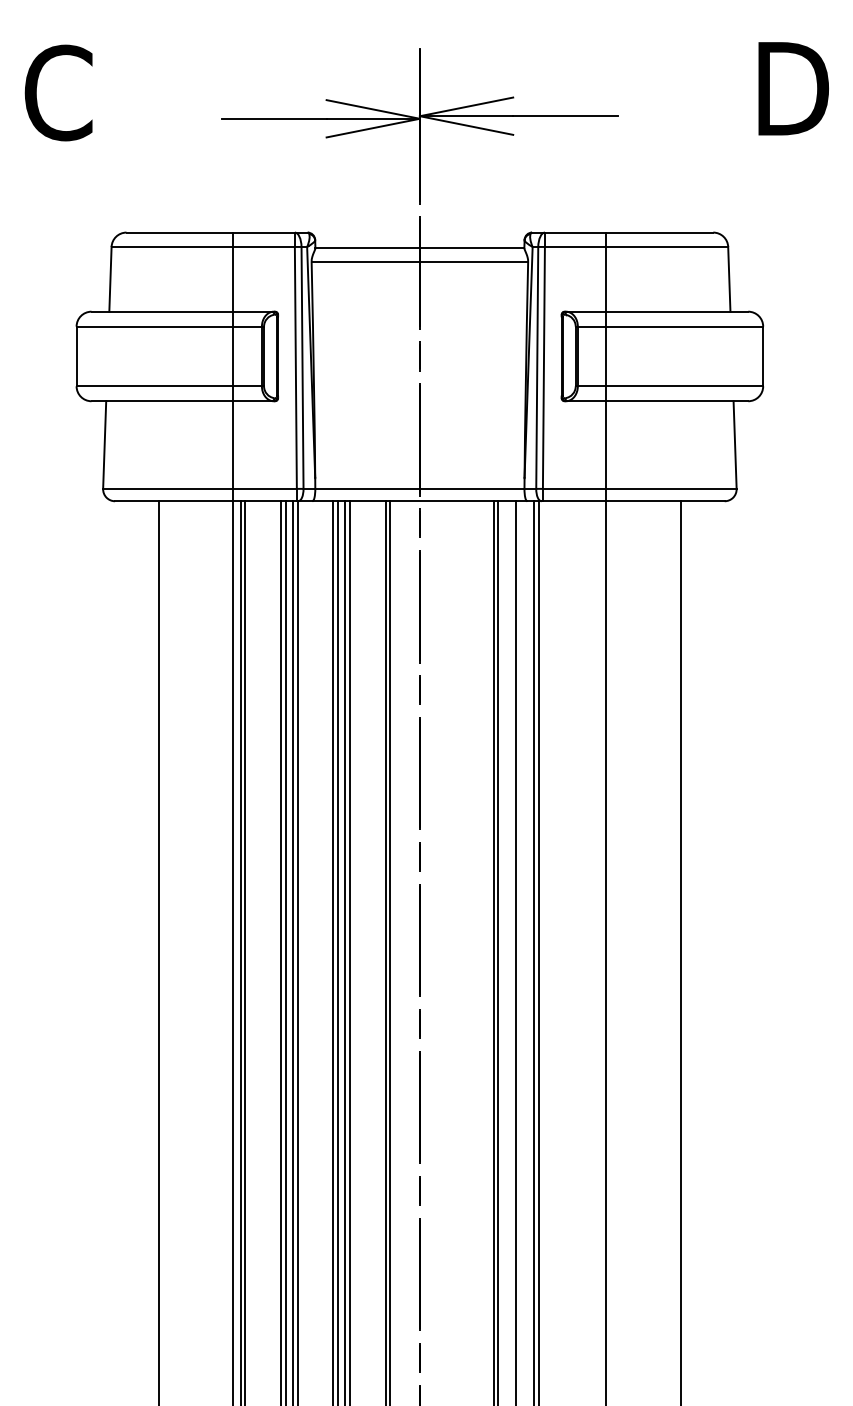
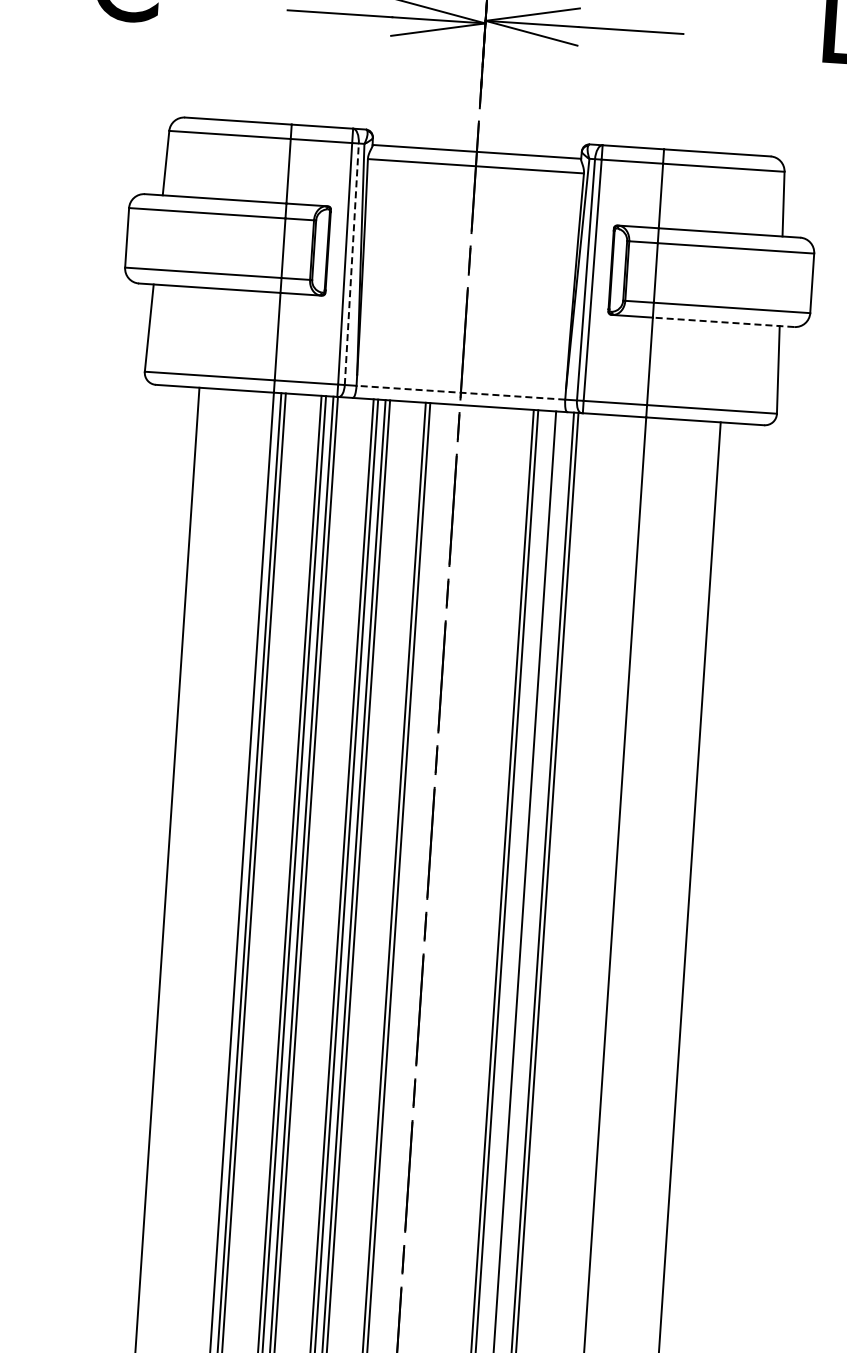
line: (302, 367) -> (351, 263), solid -> dashed
line: (677, 401) -> (723, 322), solid -> dashed
line: (419, 488) -> (460, 392), solid -> dashed

